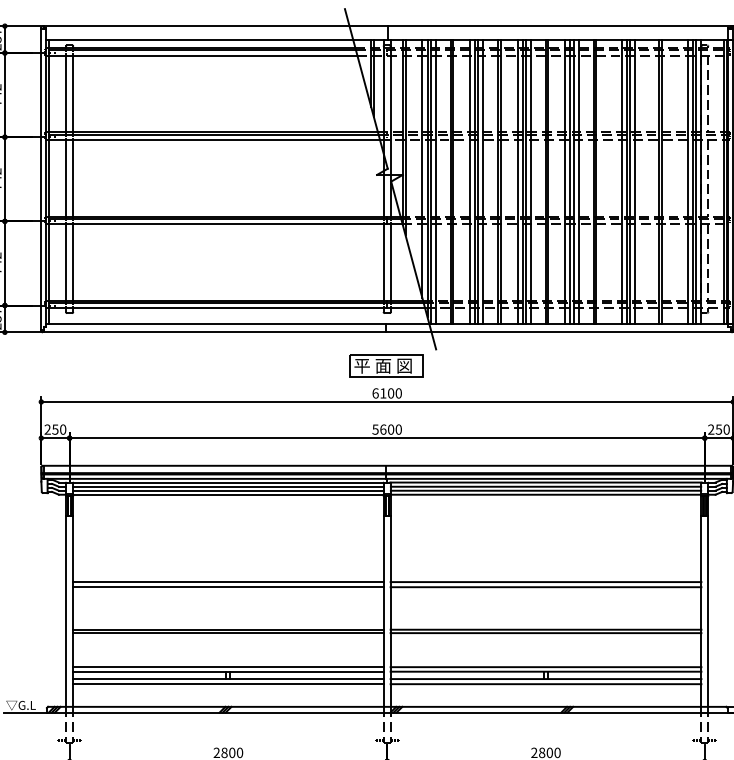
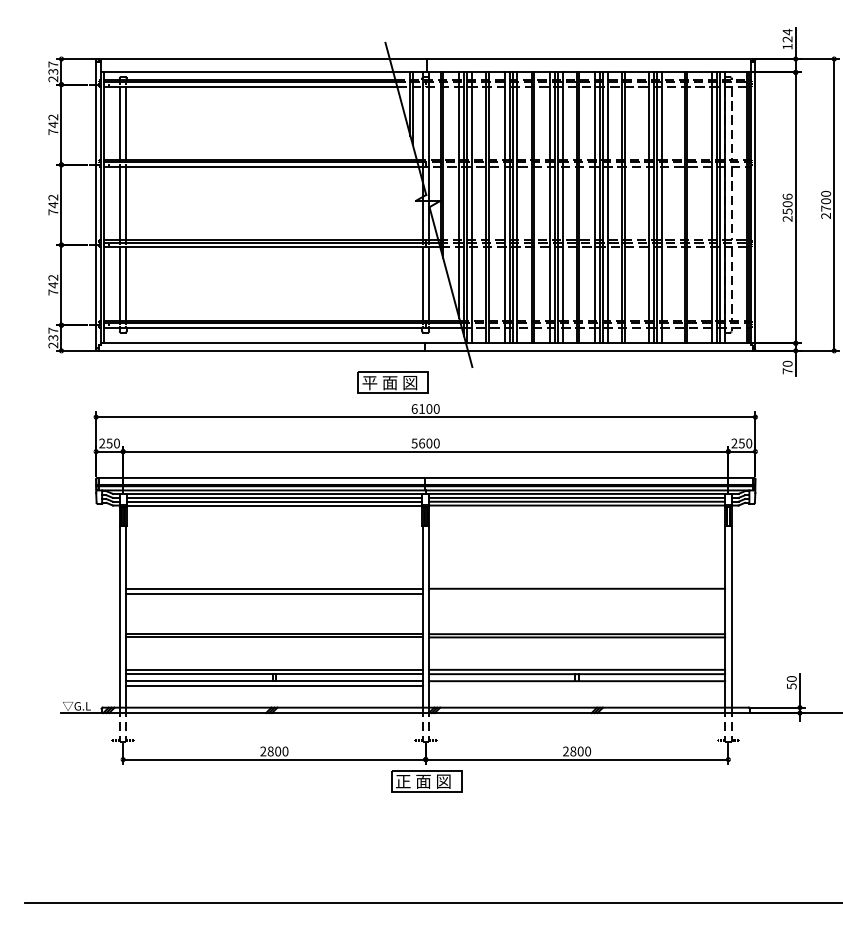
part: (385, 365) -> (392, 382), moved
line: (546, 587) -> (577, 593), removed
line: (546, 684) -> (577, 686), removed

